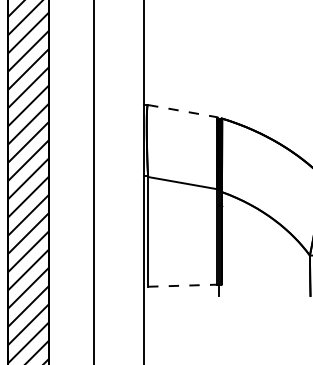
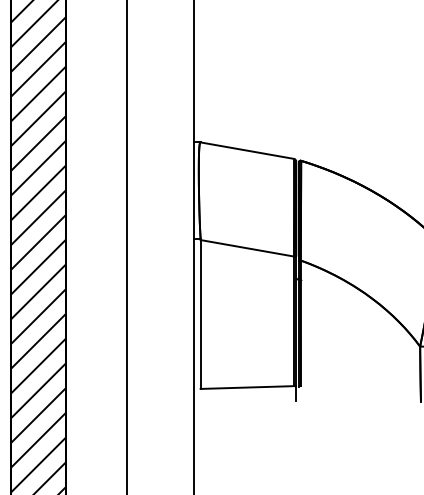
line: (182, 111) -> (247, 150), dashed -> solid
line: (182, 285) -> (247, 387), dashed -> solid

